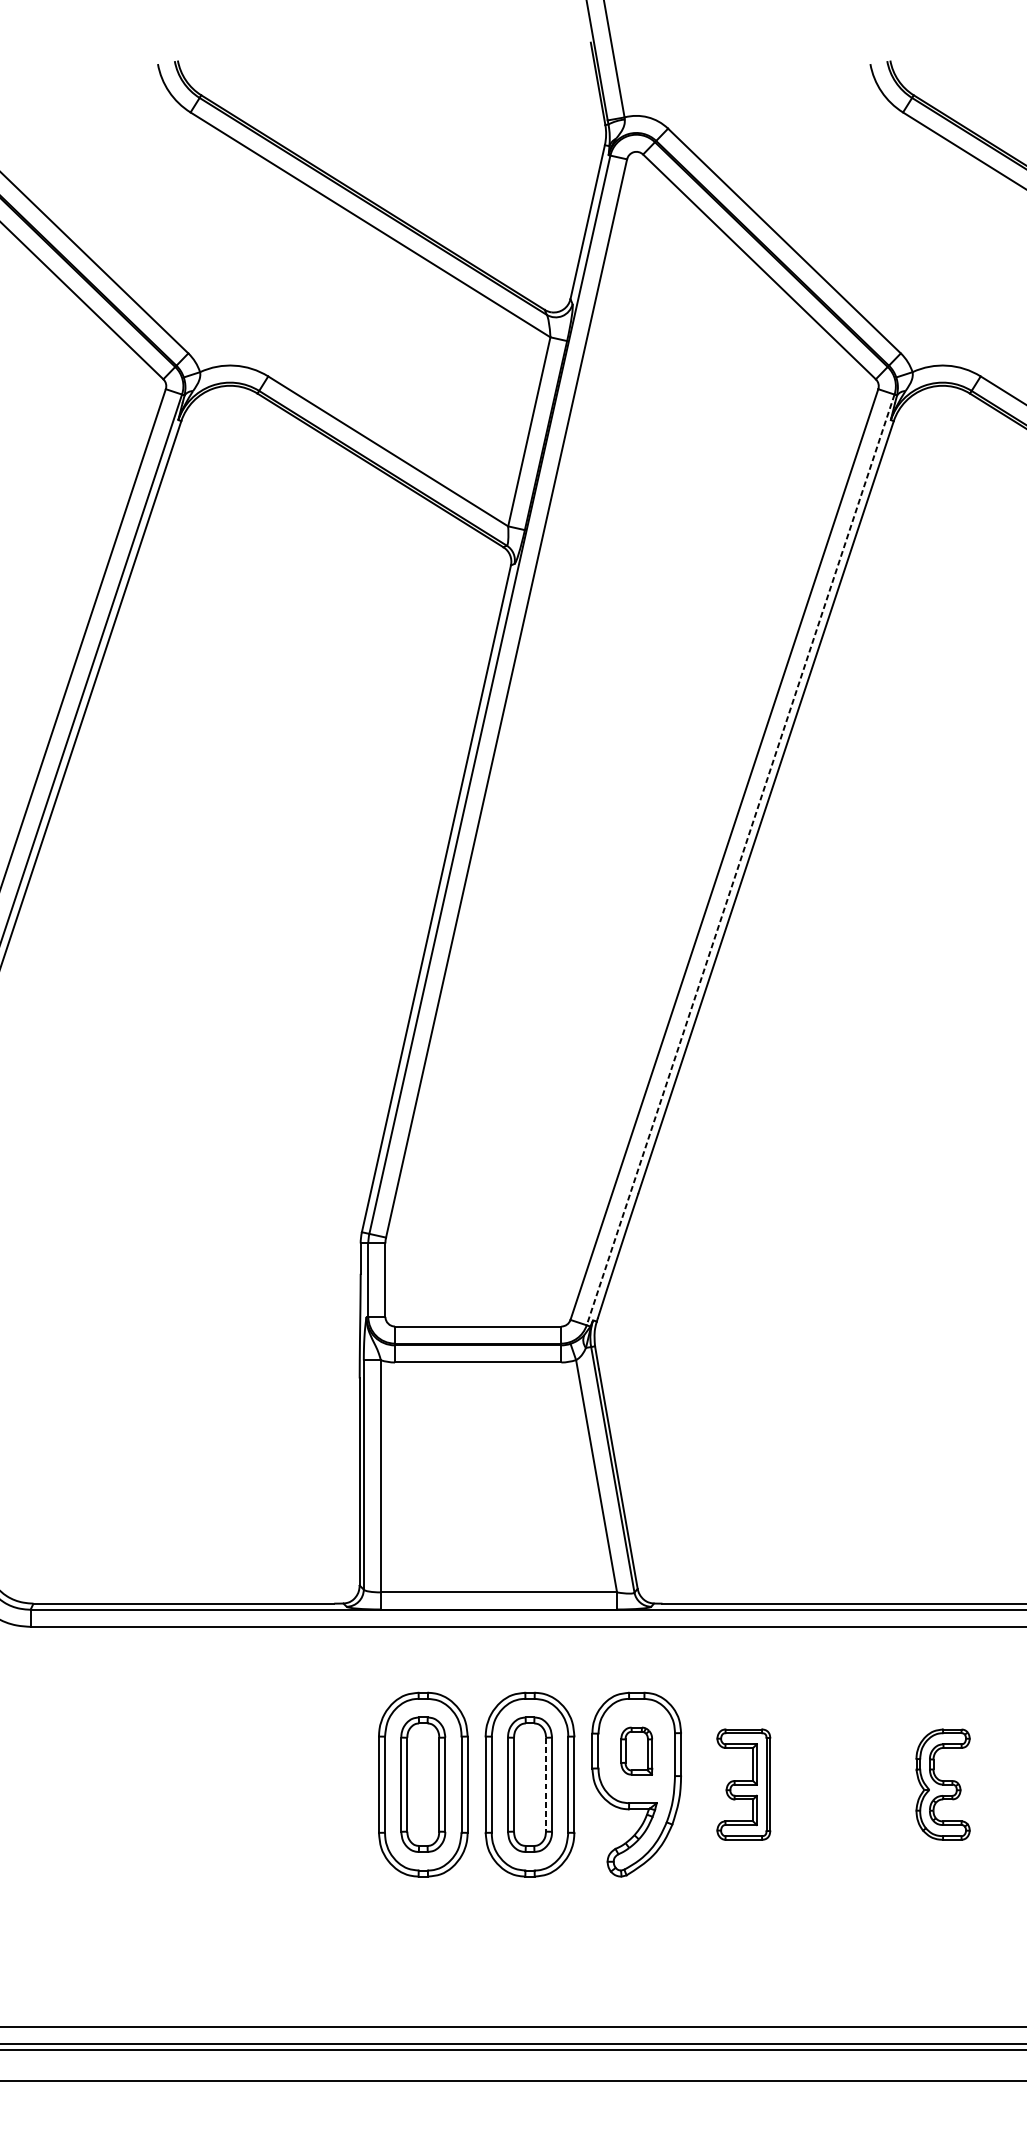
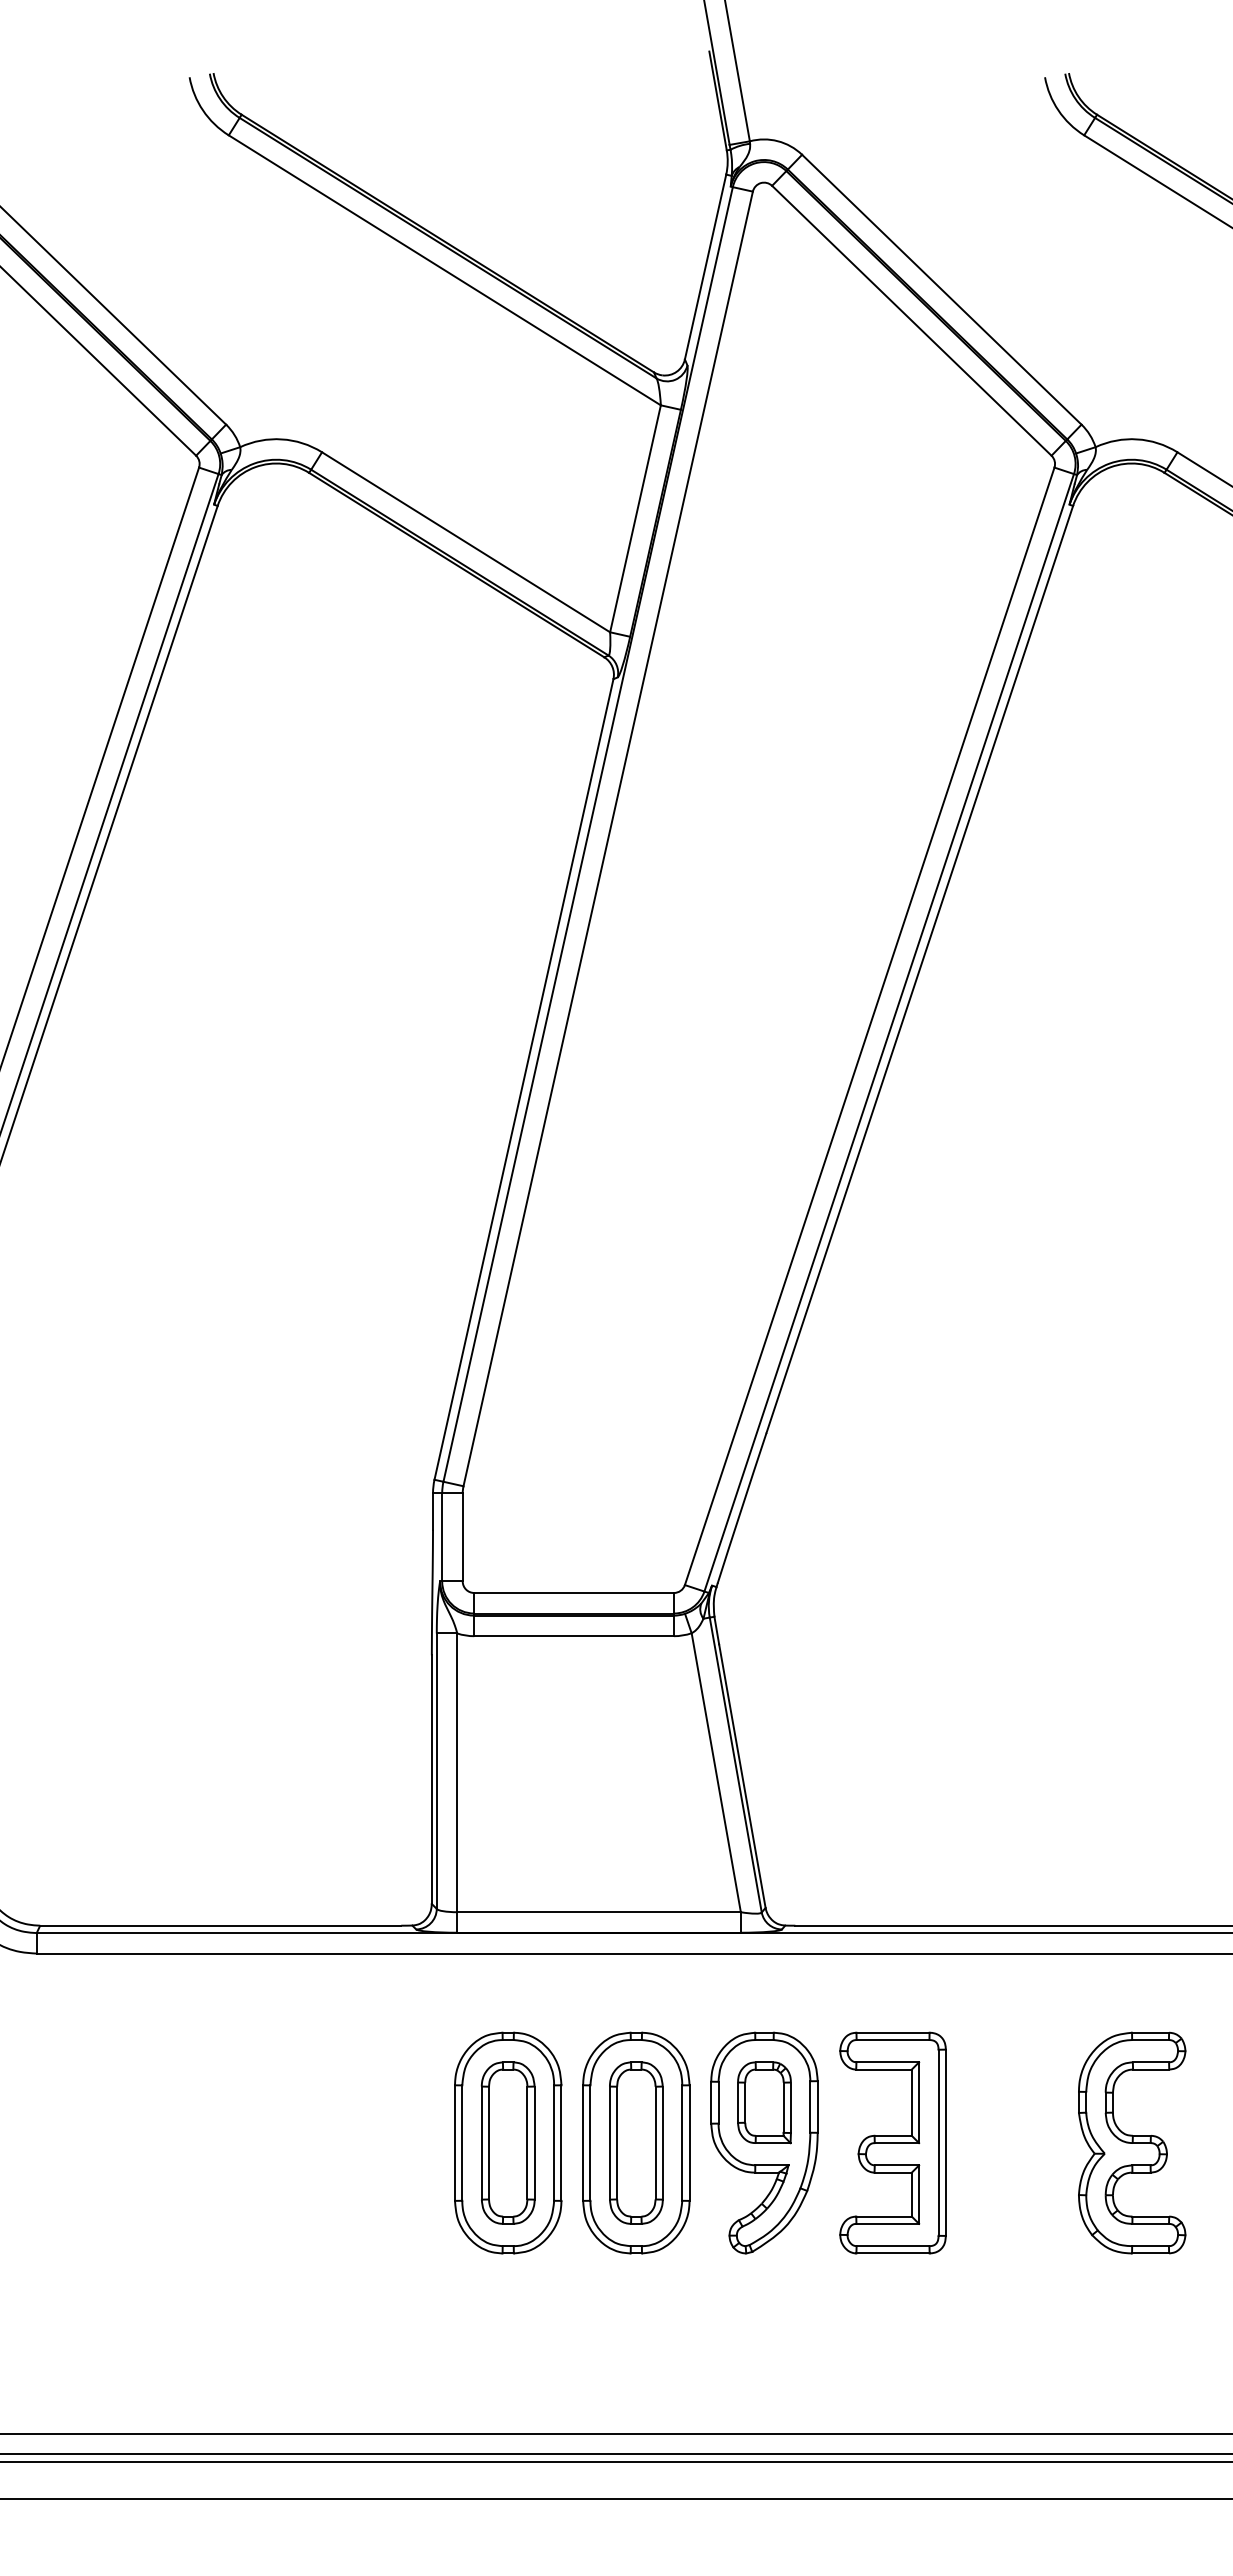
line: (740, 860) -> (889, 1033), dashed -> solid
part: (636, 1750) -> (764, 2102), size x1.43
part: (743, 1784) -> (892, 2142), size x1.67
part: (943, 1784) -> (1132, 2142), size x1.67
line: (545, 1785) -> (655, 2143), dashed -> solid

